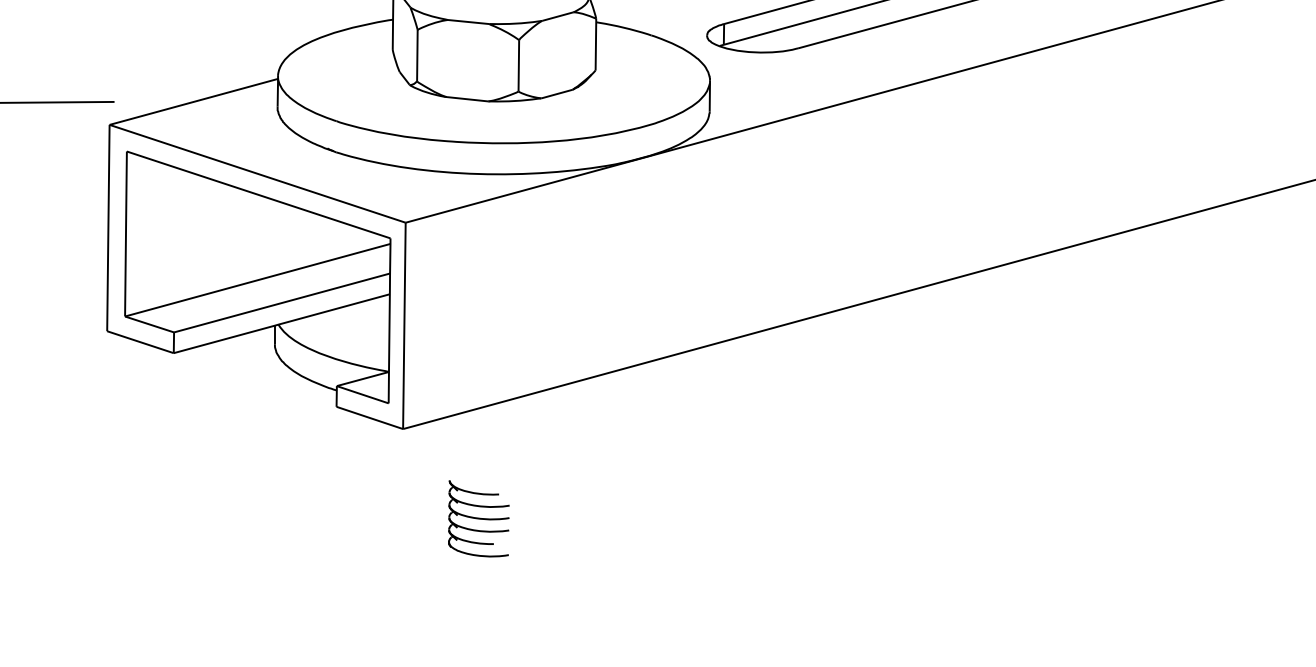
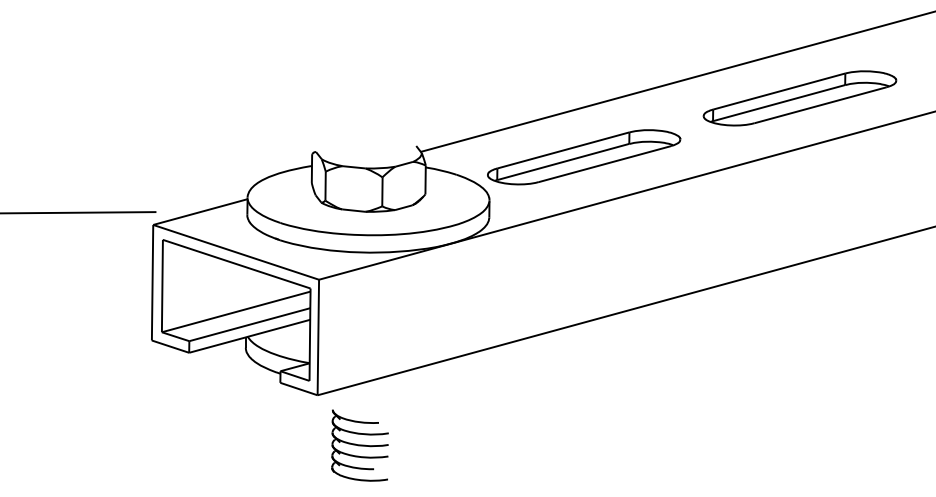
part: (477, 518) -> (359, 445), size x1.67

